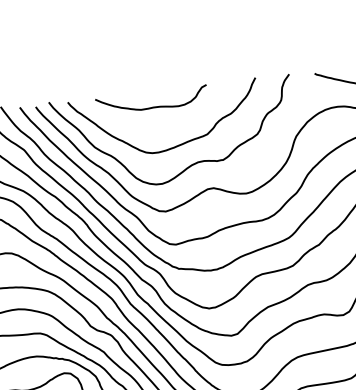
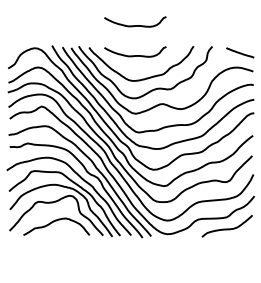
curve: (146, 52) -> (135, 25), added

